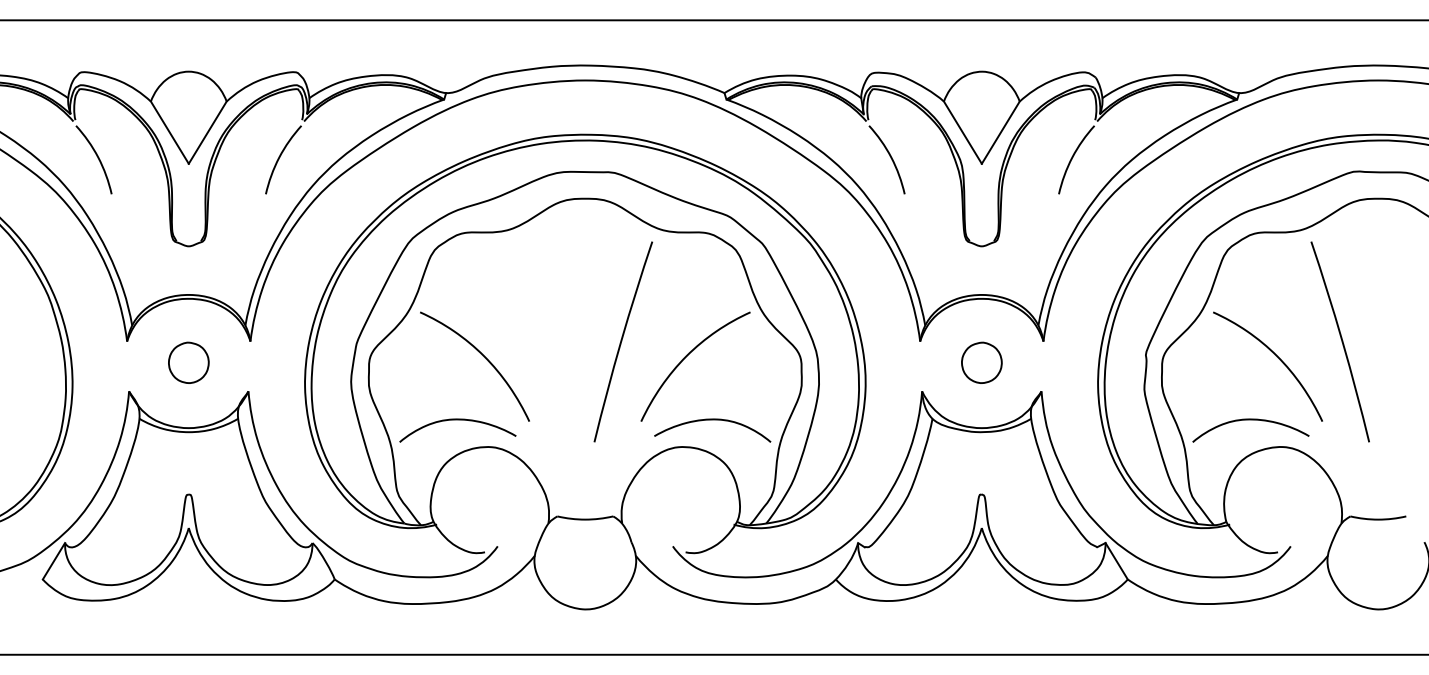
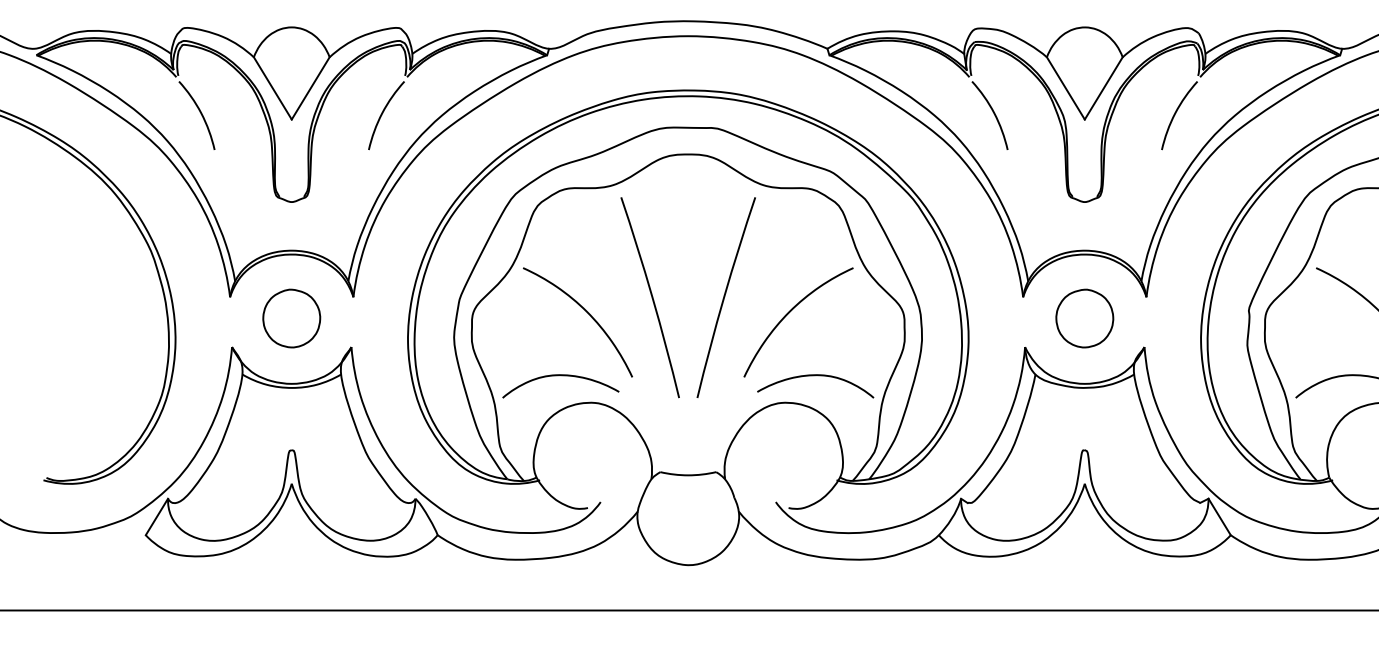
curve: (548, 341) -> (651, 297), added
part: (188, 362) -> (291, 318), size x1.43
part: (981, 362) -> (1084, 318), size x1.43

